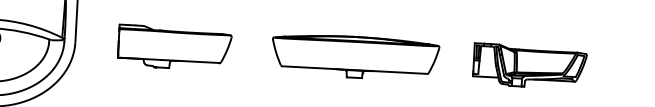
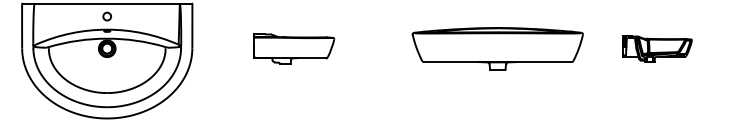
part: (174, 47) -> (293, 48), size x0.7
part: (355, 56) -> (497, 48), moved
part: (530, 66) -> (657, 48), size x0.6

